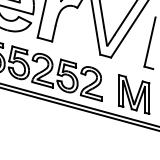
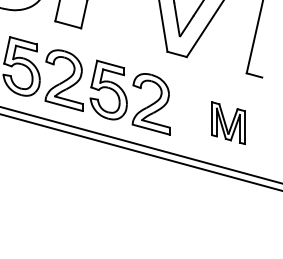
part: (134, 94) -> (228, 123), size x0.6

